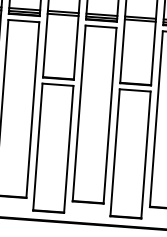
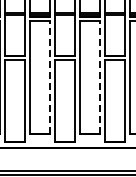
line: (33, 109) -> (50, 77), solid -> dashed
line: (109, 115) -> (99, 77), solid -> dashed

